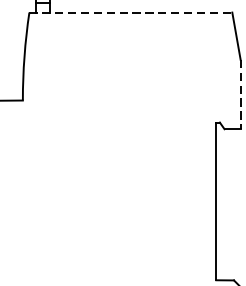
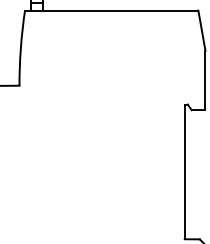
line: (130, 12) -> (111, 10), dashed -> solid
line: (240, 94) -> (205, 80), dashed -> solid

